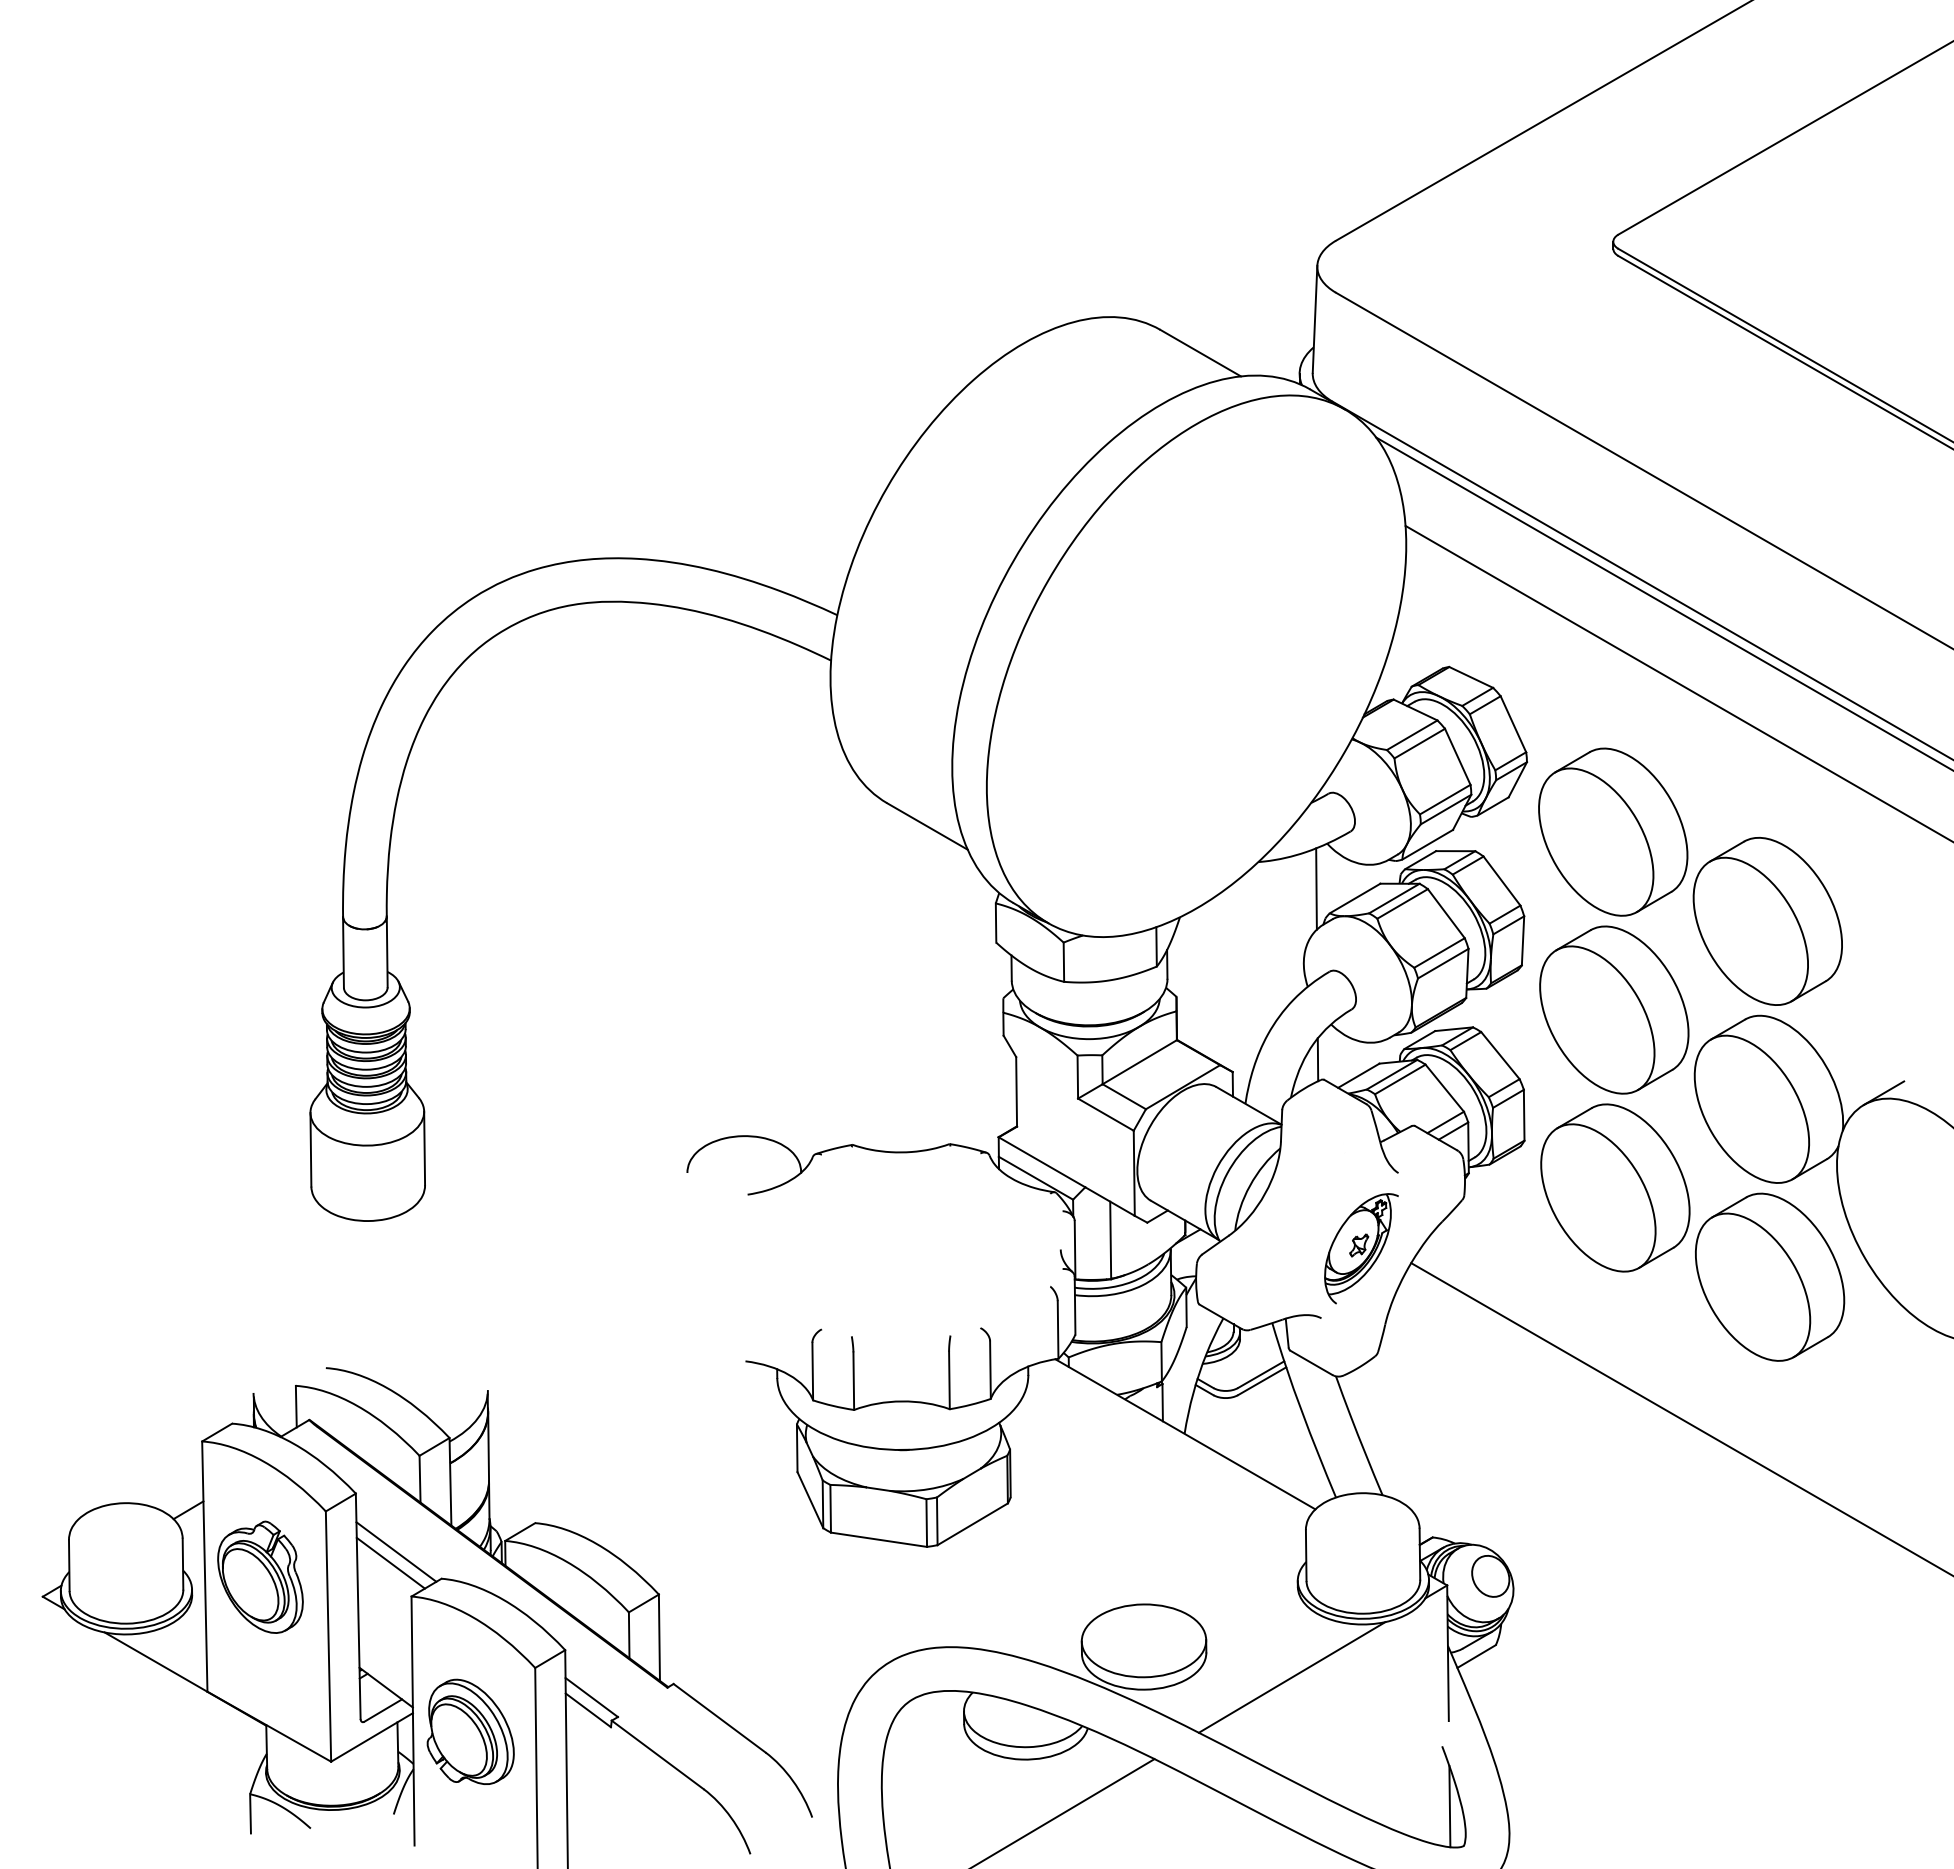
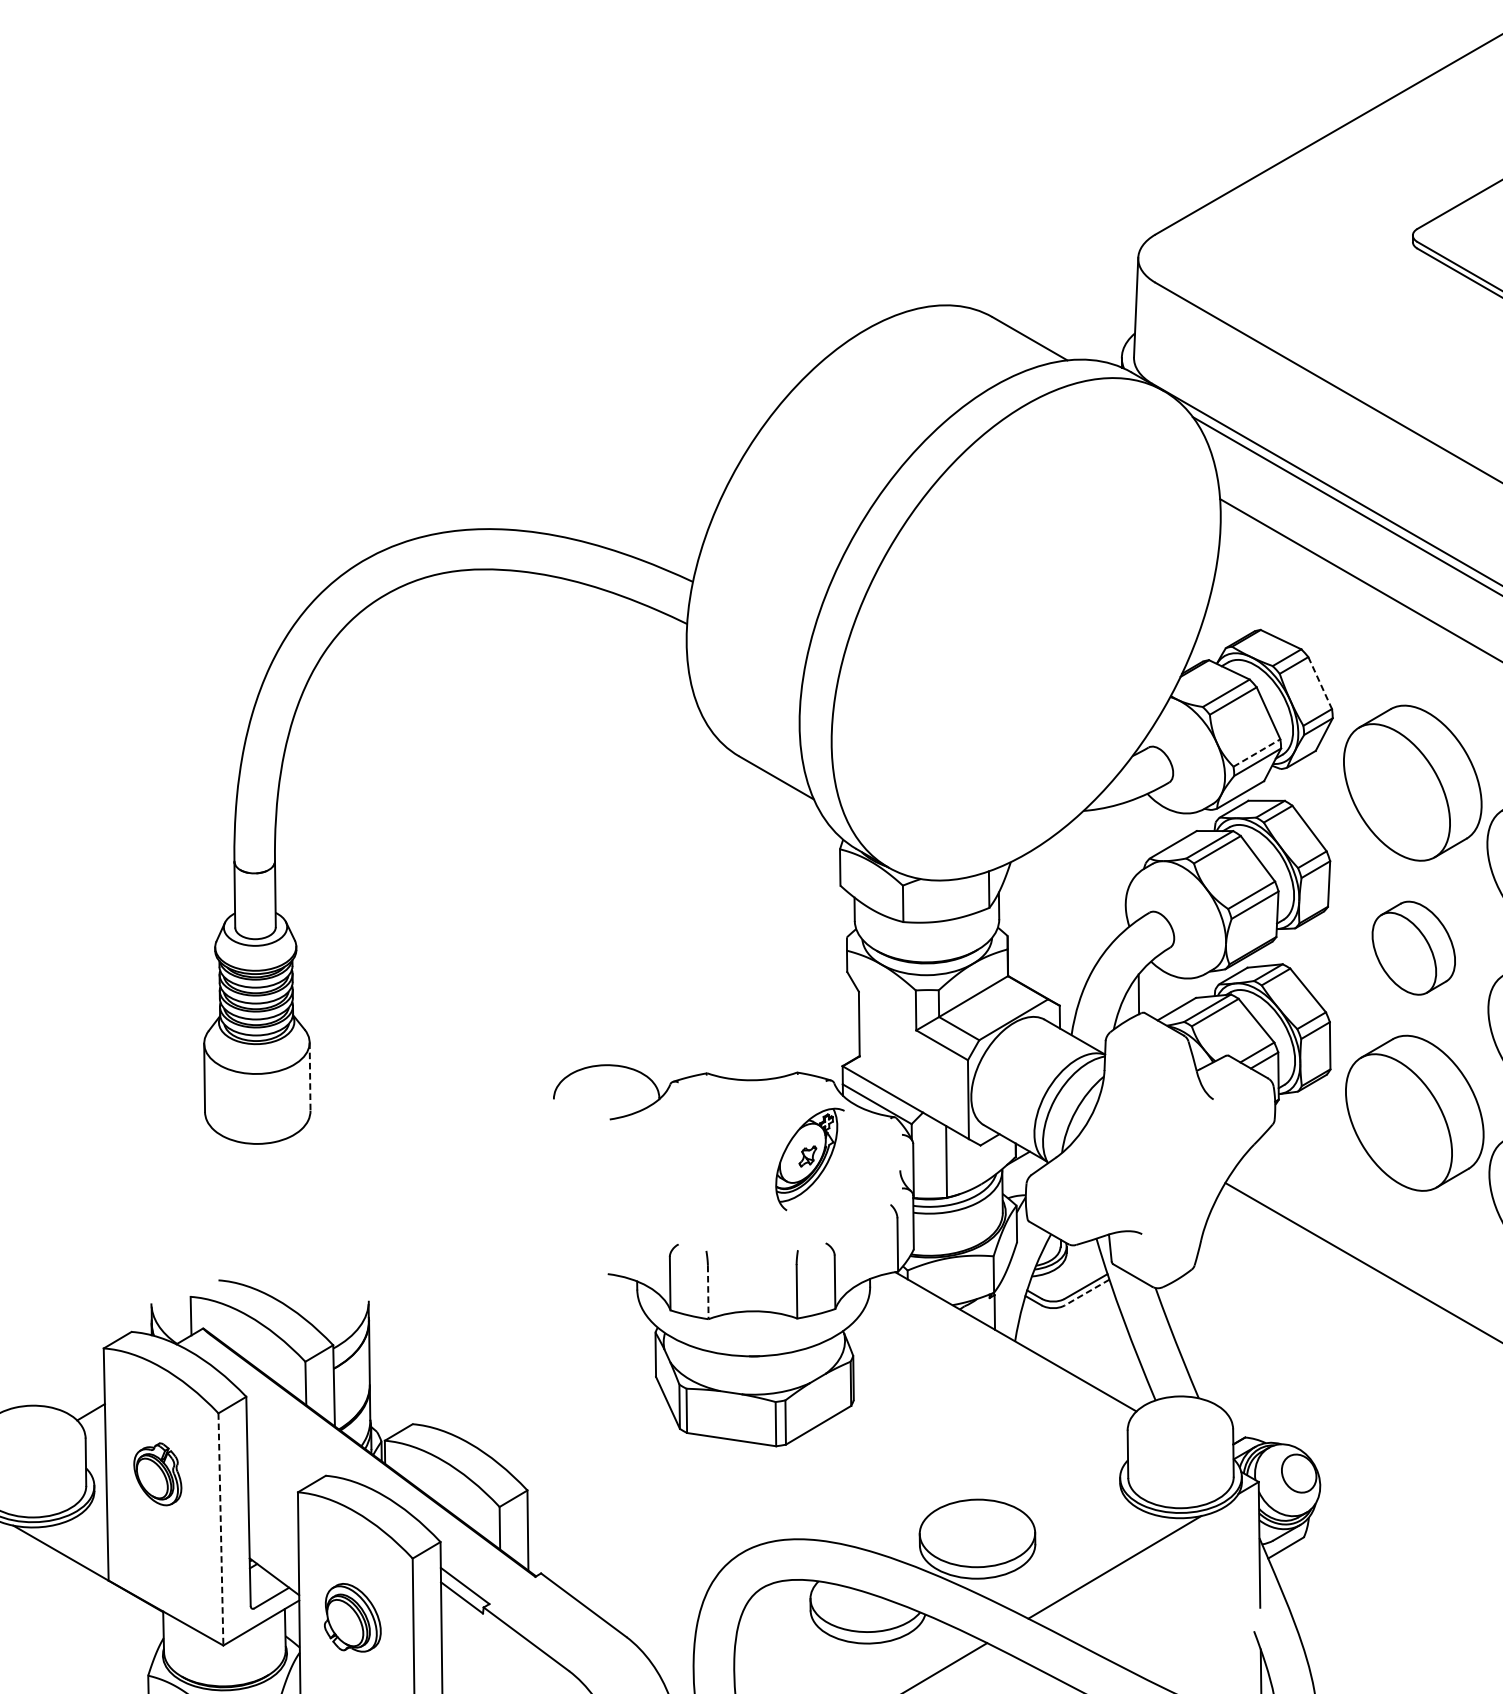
line: (1513, 724) -> (1320, 683), solid -> dashed
line: (1445, 799) -> (1257, 752), solid -> dashed
line: (1316, 888) -> (1137, 835), removed
part: (1614, 1009) -> (1413, 947), size x0.6
line: (424, 1148) -> (309, 1076), solid -> dashed
part: (1361, 1248) -> (810, 1159), moved
line: (853, 1381) -> (707, 1292), solid -> dashed
line: (1262, 1381) -> (1087, 1292), solid -> dashed
line: (396, 1551) -> (284, 1450), removed
line: (390, 1562) -> (278, 1460), removed
part: (260, 1576) -> (157, 1473), size x0.6
line: (328, 1637) -> (220, 1530), solid -> dashed
part: (470, 1731) -> (352, 1617), size x0.7

